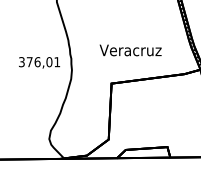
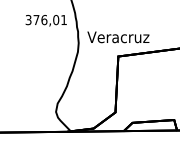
text: (130, 50) -> (118, 37), moved
text: (39, 62) -> (46, 20), moved

